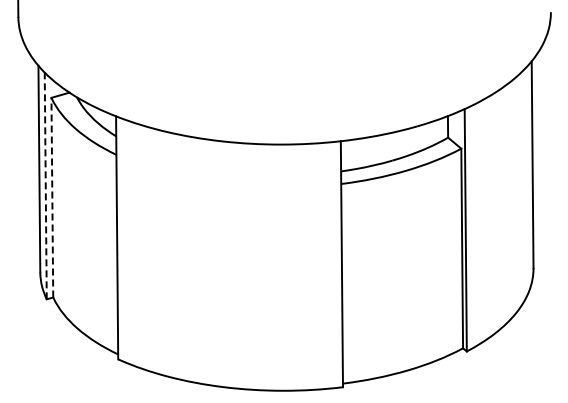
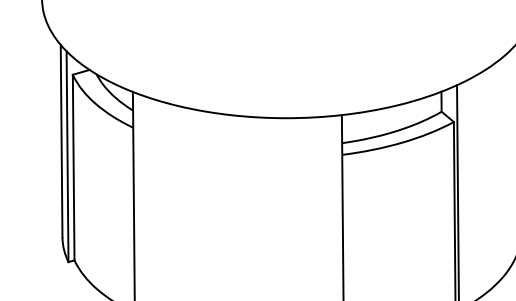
line: (45, 185) -> (67, 156), dashed -> solid
line: (52, 197) -> (73, 167), dashed -> solid

